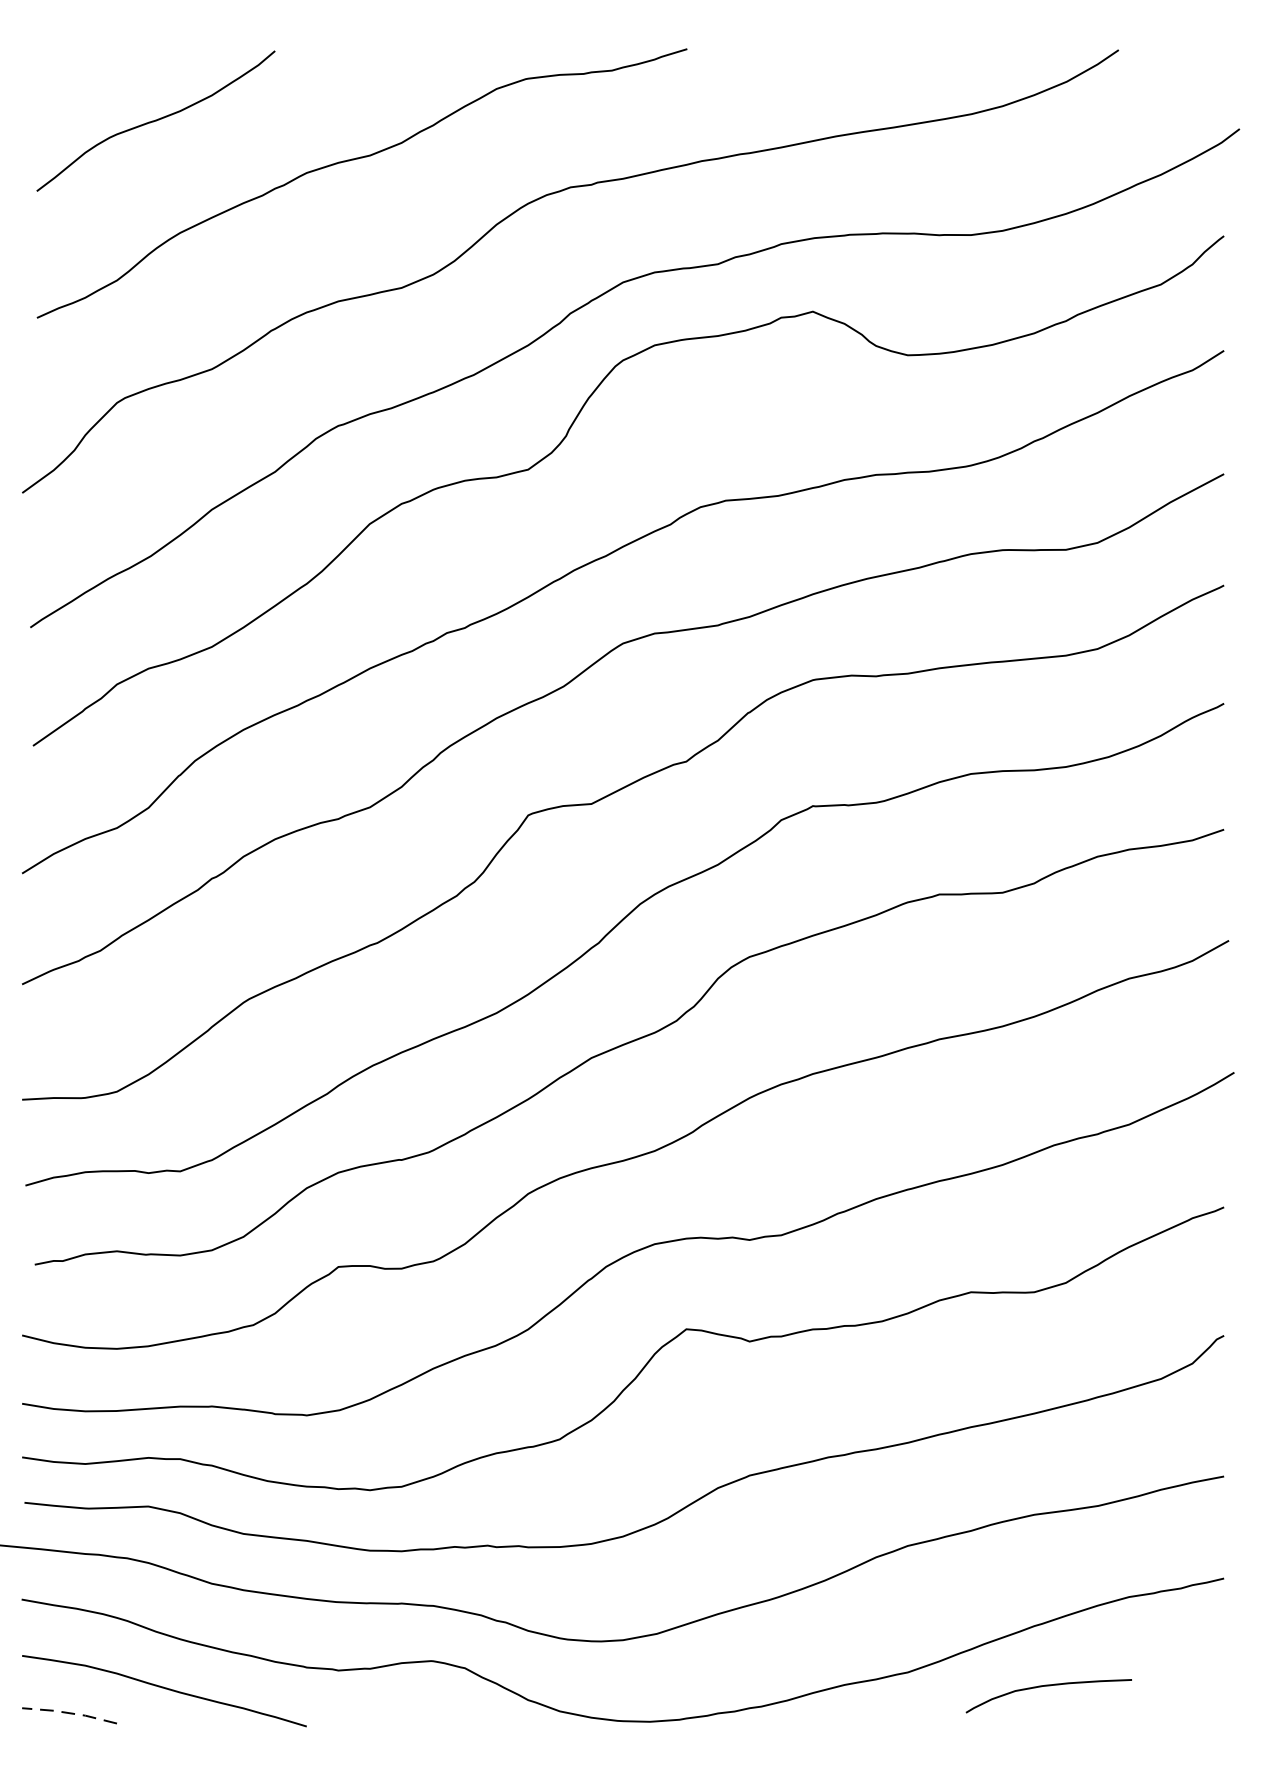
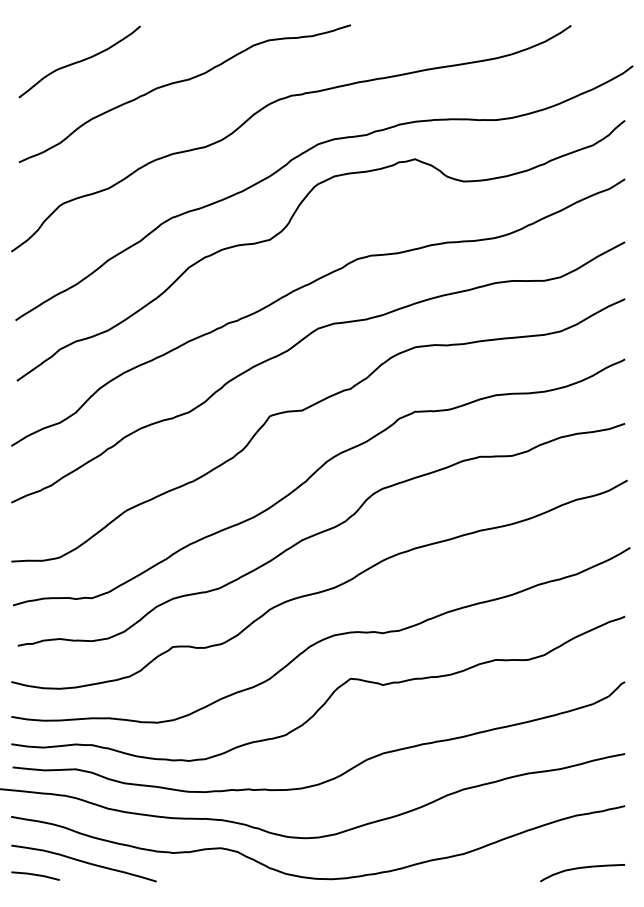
curve: (1048, 1687) -> (582, 868), moved
line: (69, 1712) -> (35, 874), dashed -> solid

